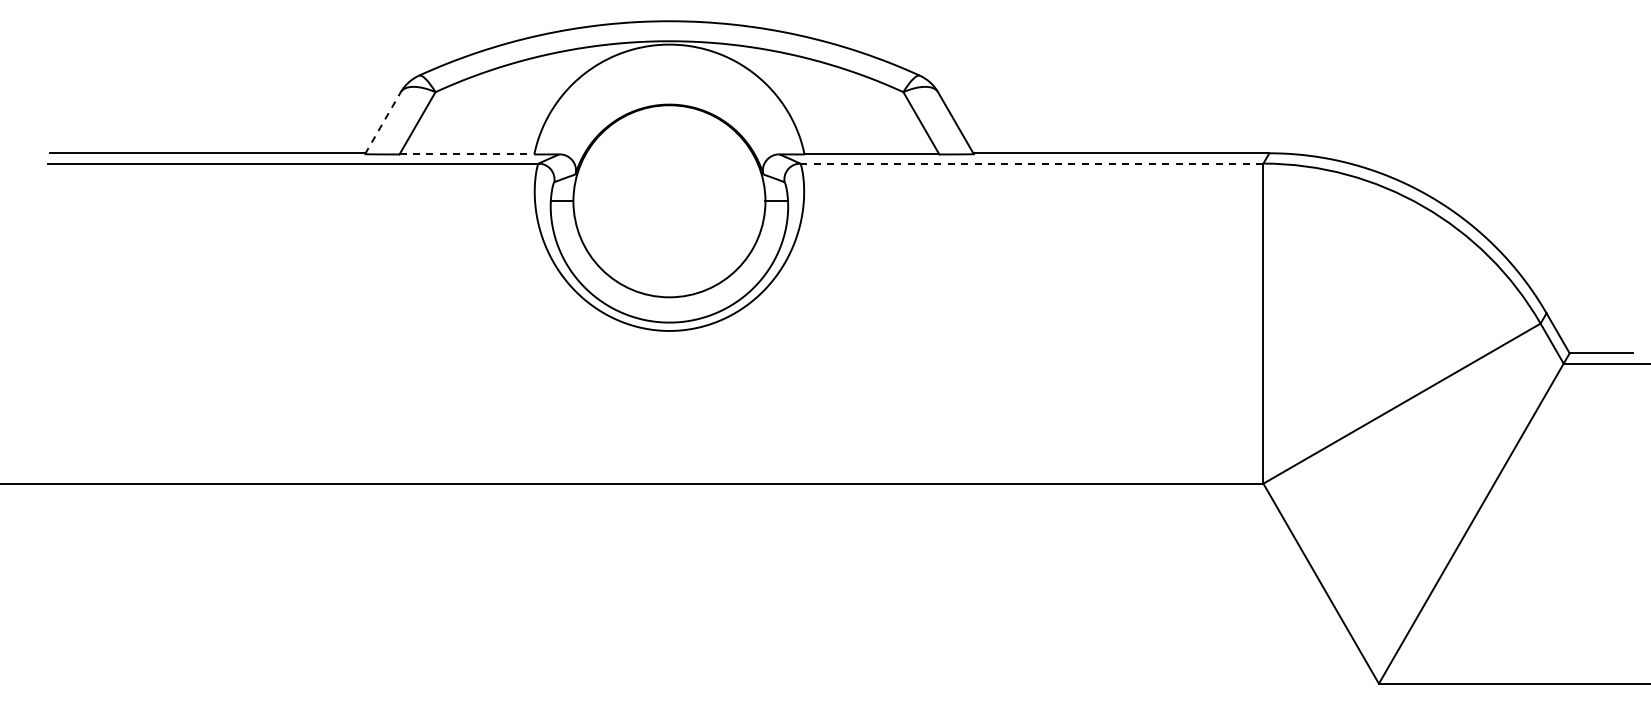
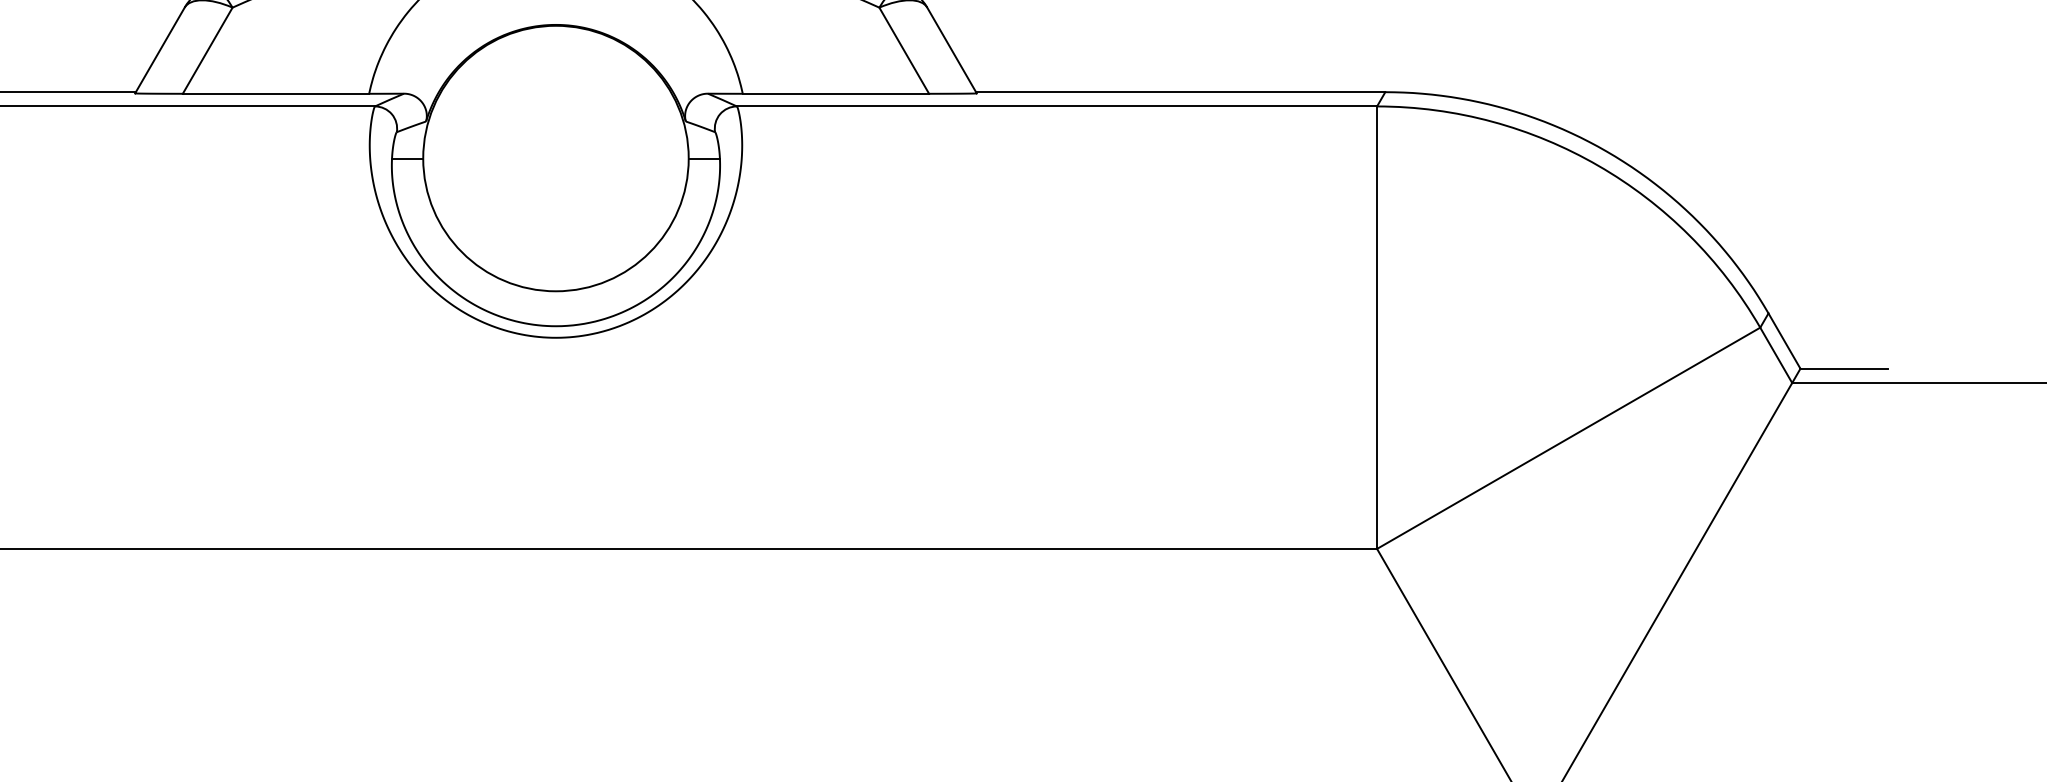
line: (382, 123) -> (159, 50), dashed -> solid
line: (467, 154) -> (276, 93), dashed -> solid
line: (1031, 163) -> (1056, 106), dashed -> solid

